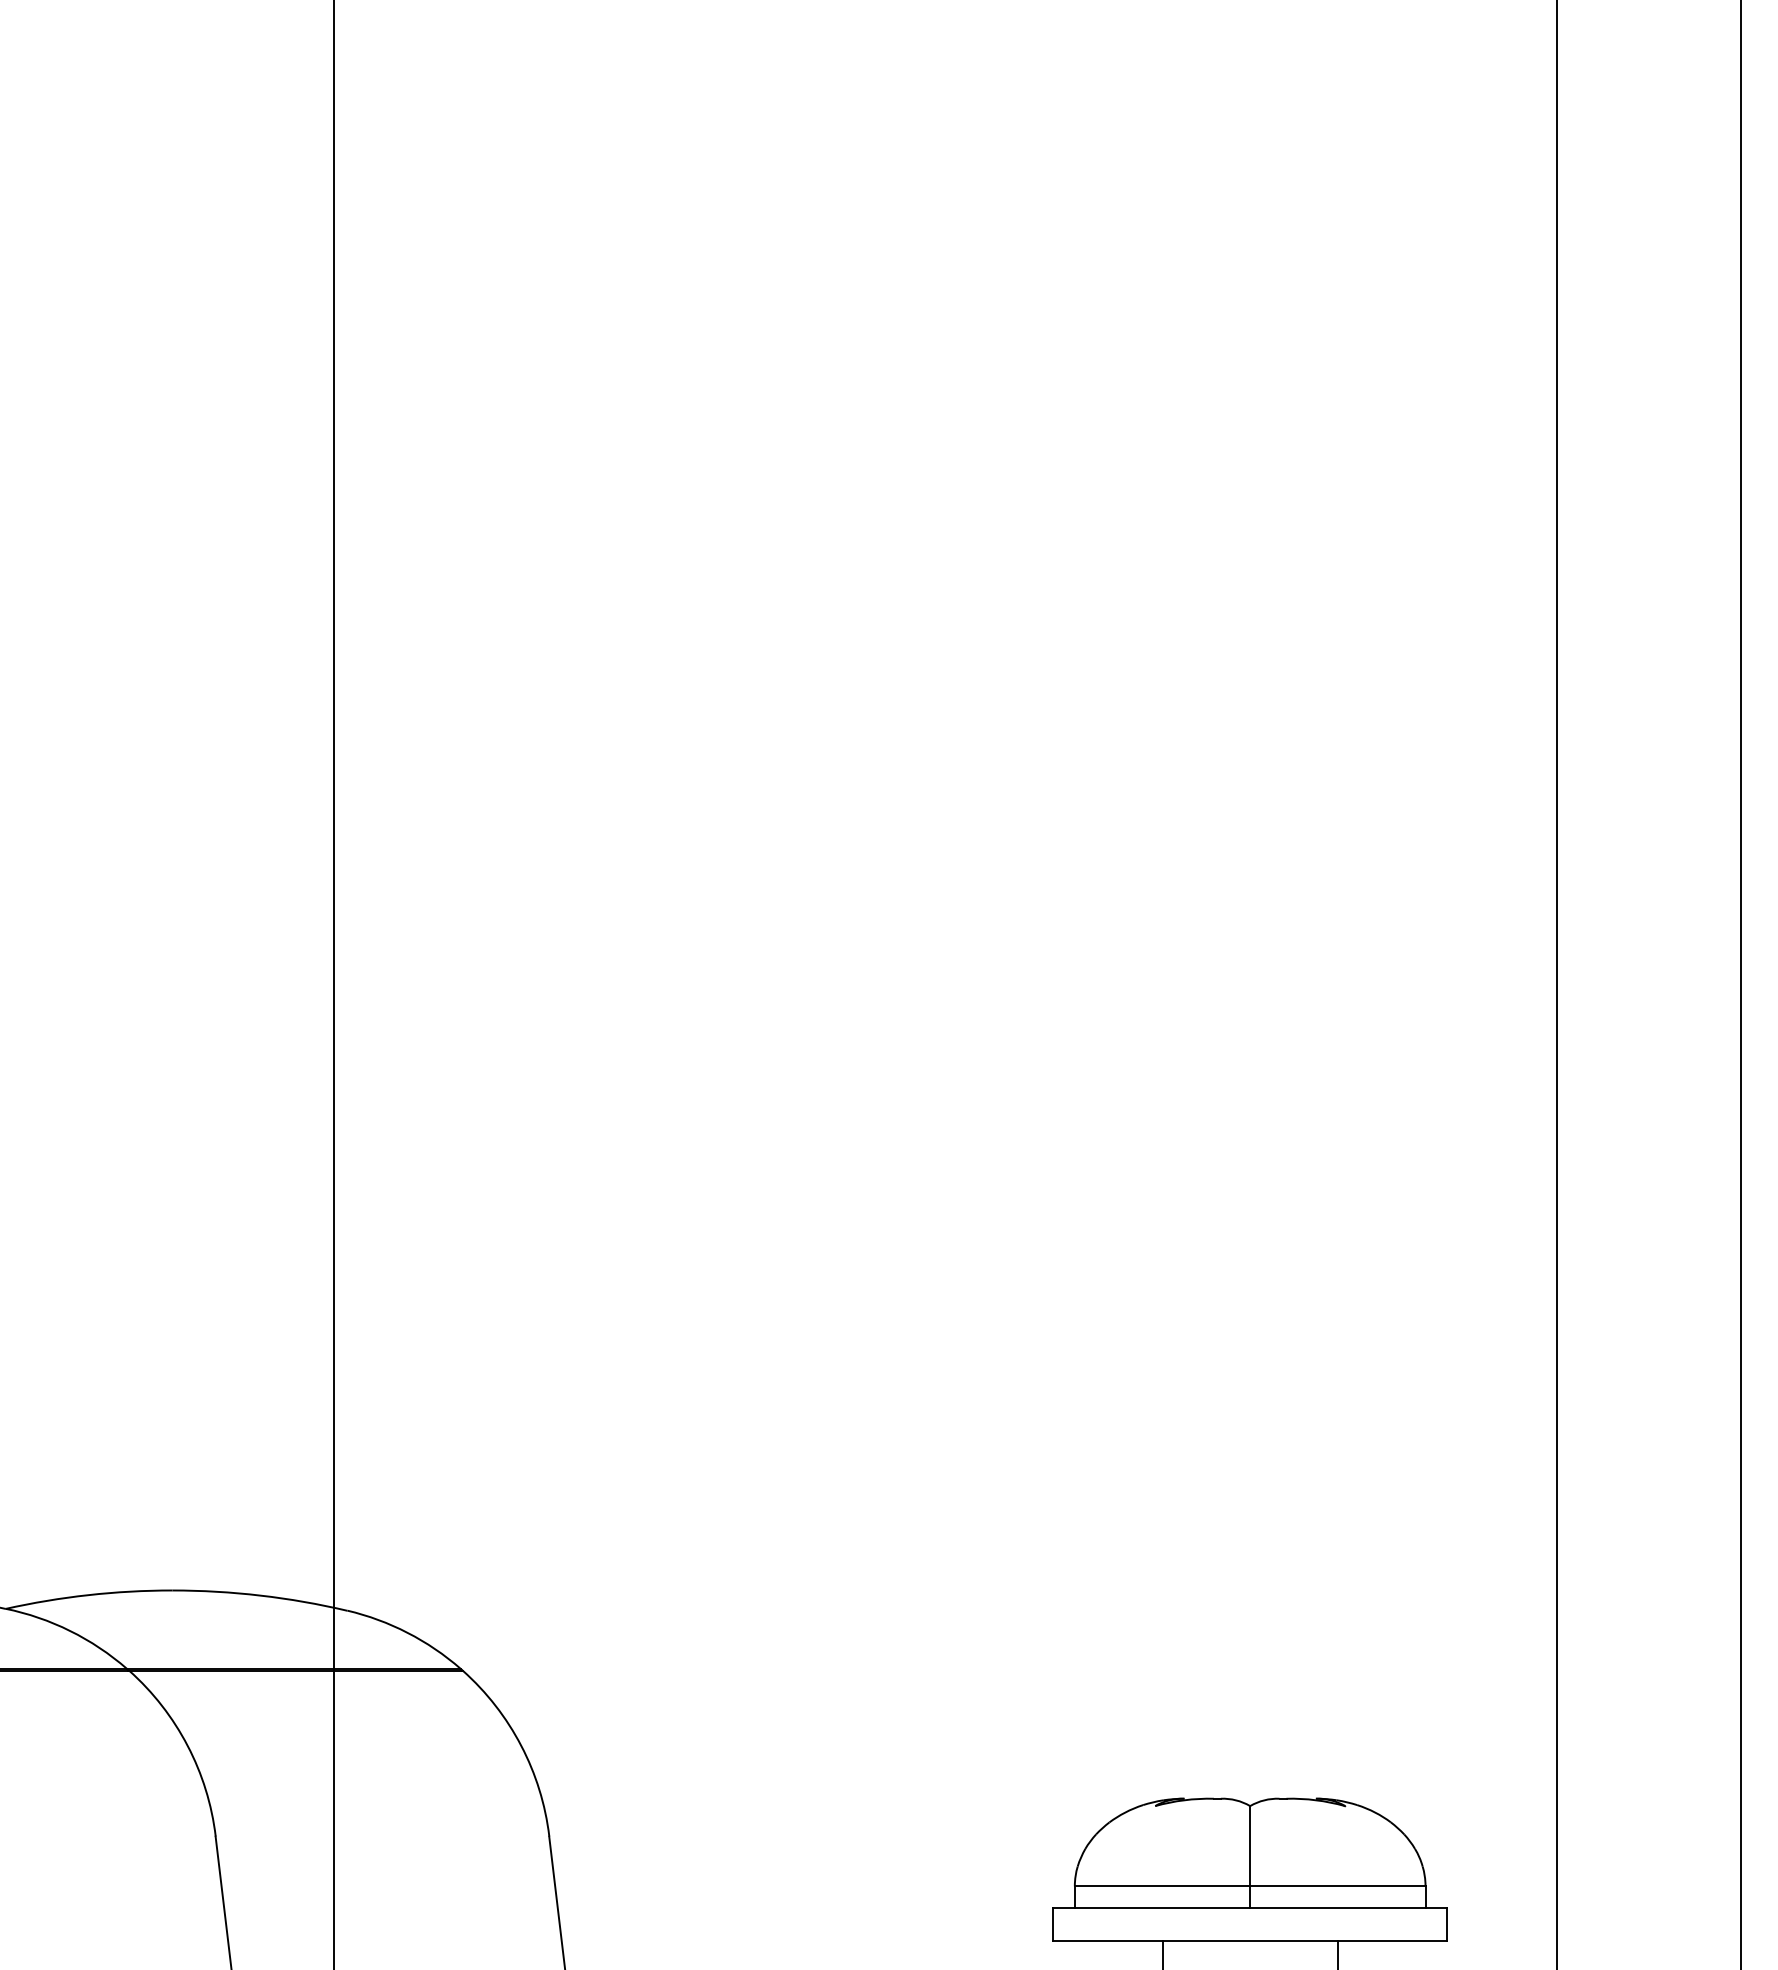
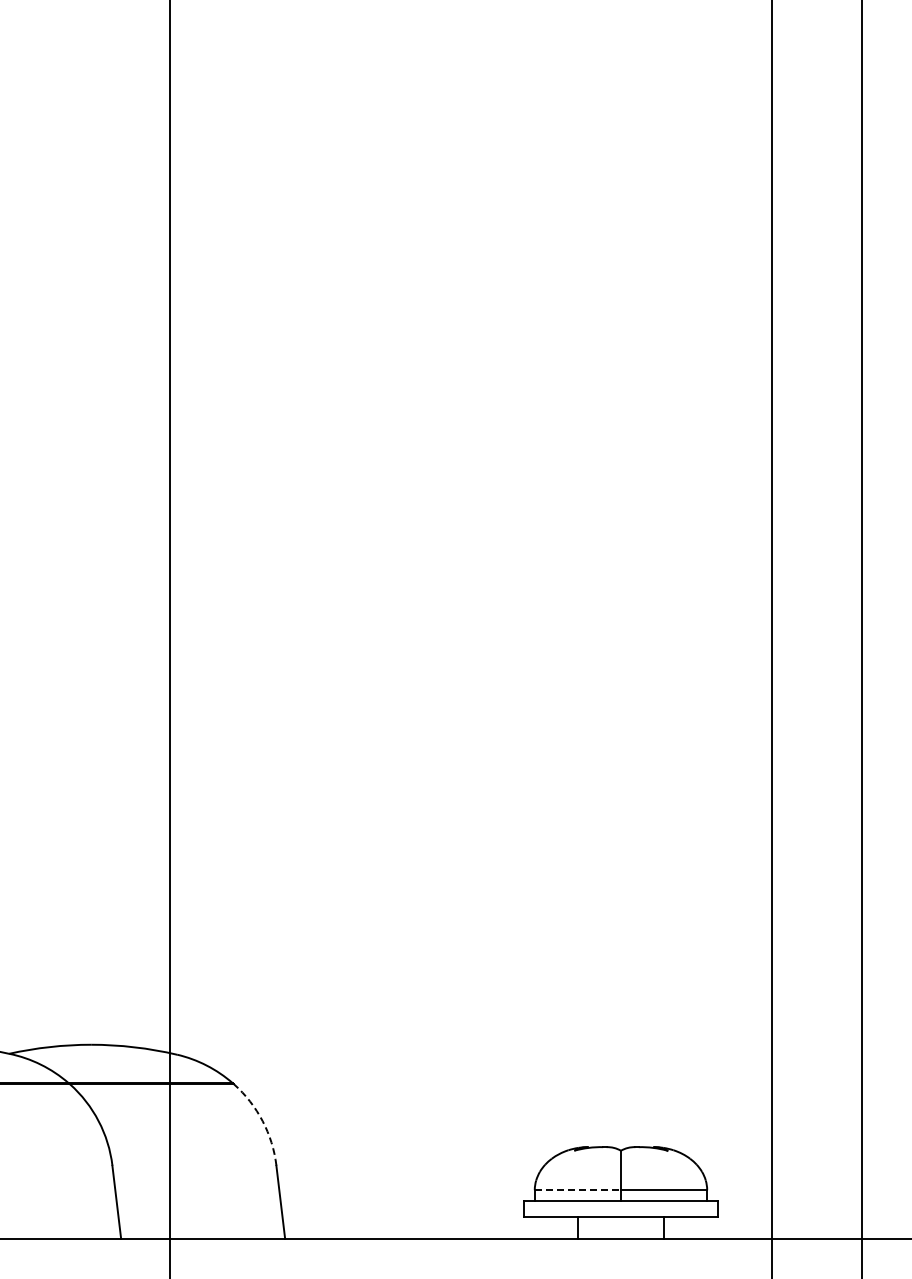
arc: (520, 1746) -> (262, 1121), solid -> dashed
line: (1163, 1886) -> (578, 1190), solid -> dashed

